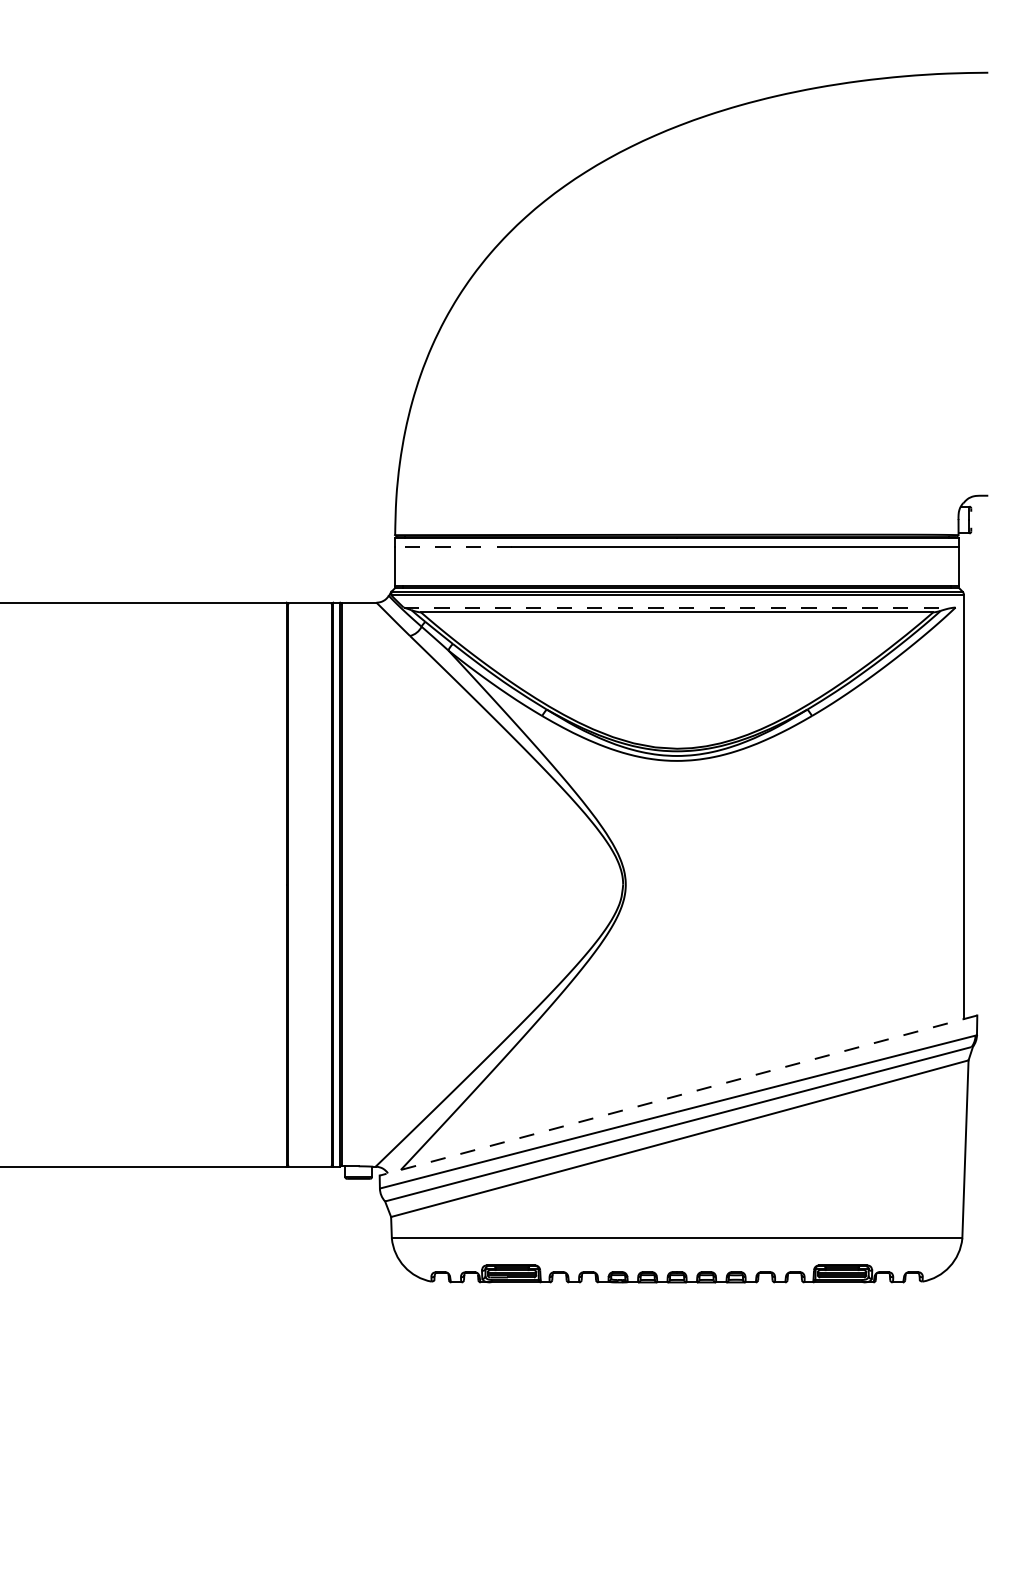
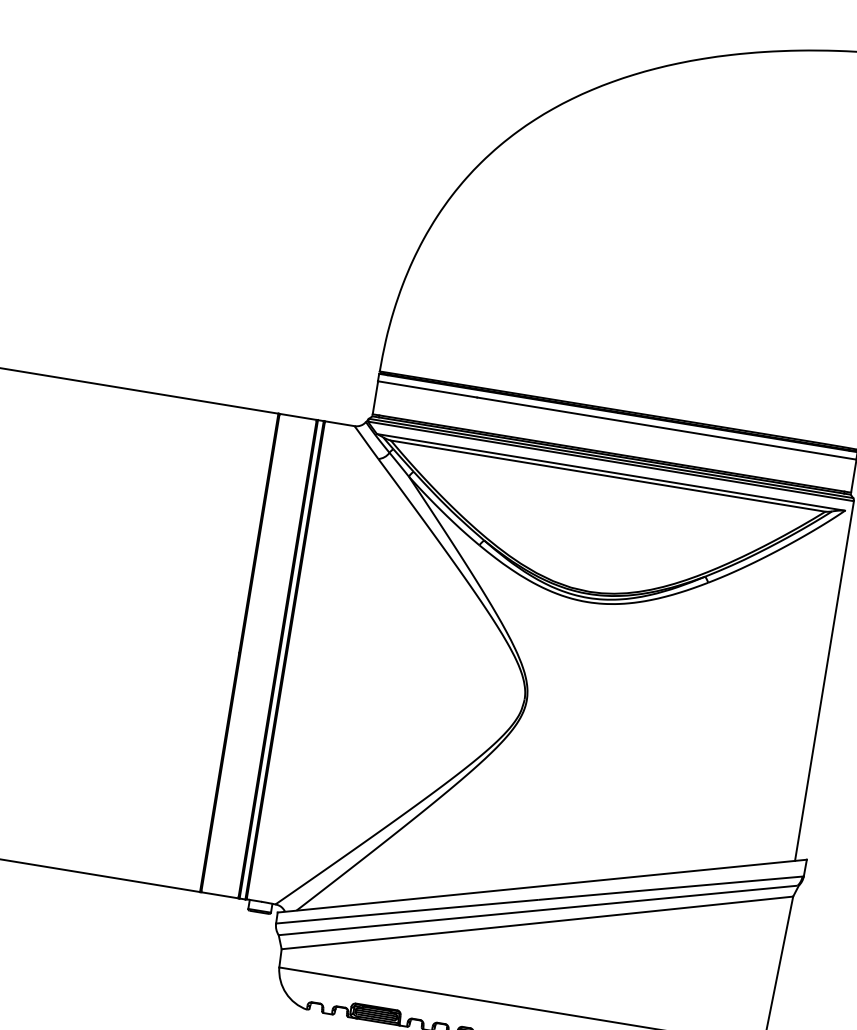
line: (453, 546) -> (427, 389), dashed -> solid
line: (679, 607) -> (610, 472), dashed -> solid
line: (678, 1095) -> (542, 886), dashed -> solid

